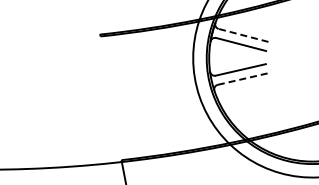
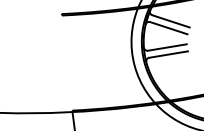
line: (243, 35) -> (171, 21), dashed -> solid
line: (242, 79) -> (168, 54), dashed -> solid

